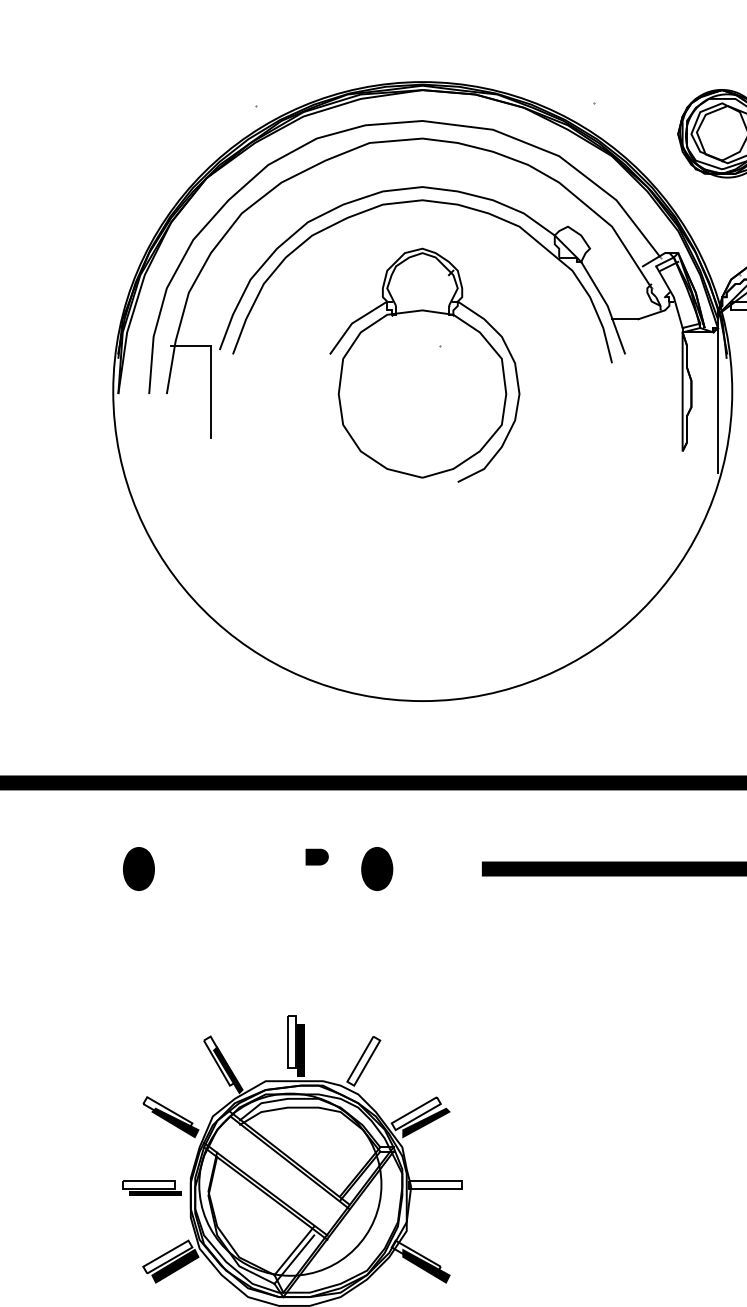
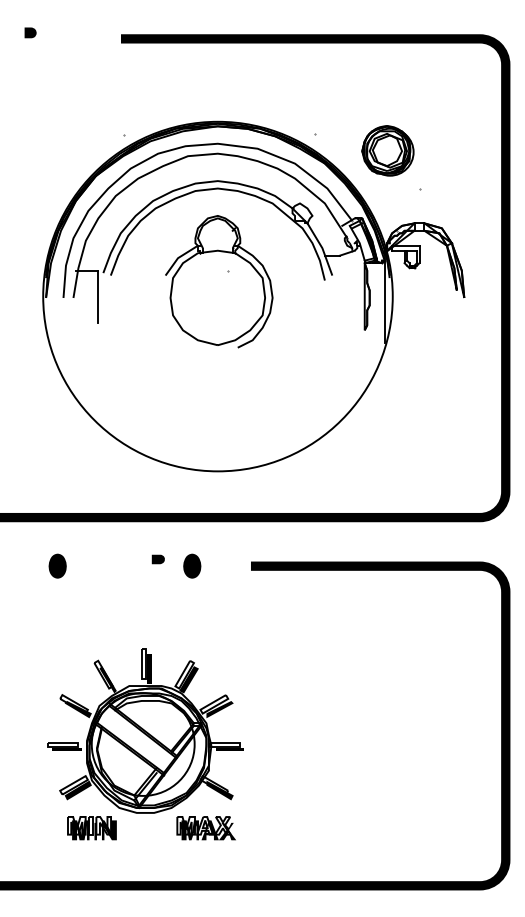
fill: (372, 1069) -> (189, 679), added
fill: (443, 1193) -> (229, 749), added

